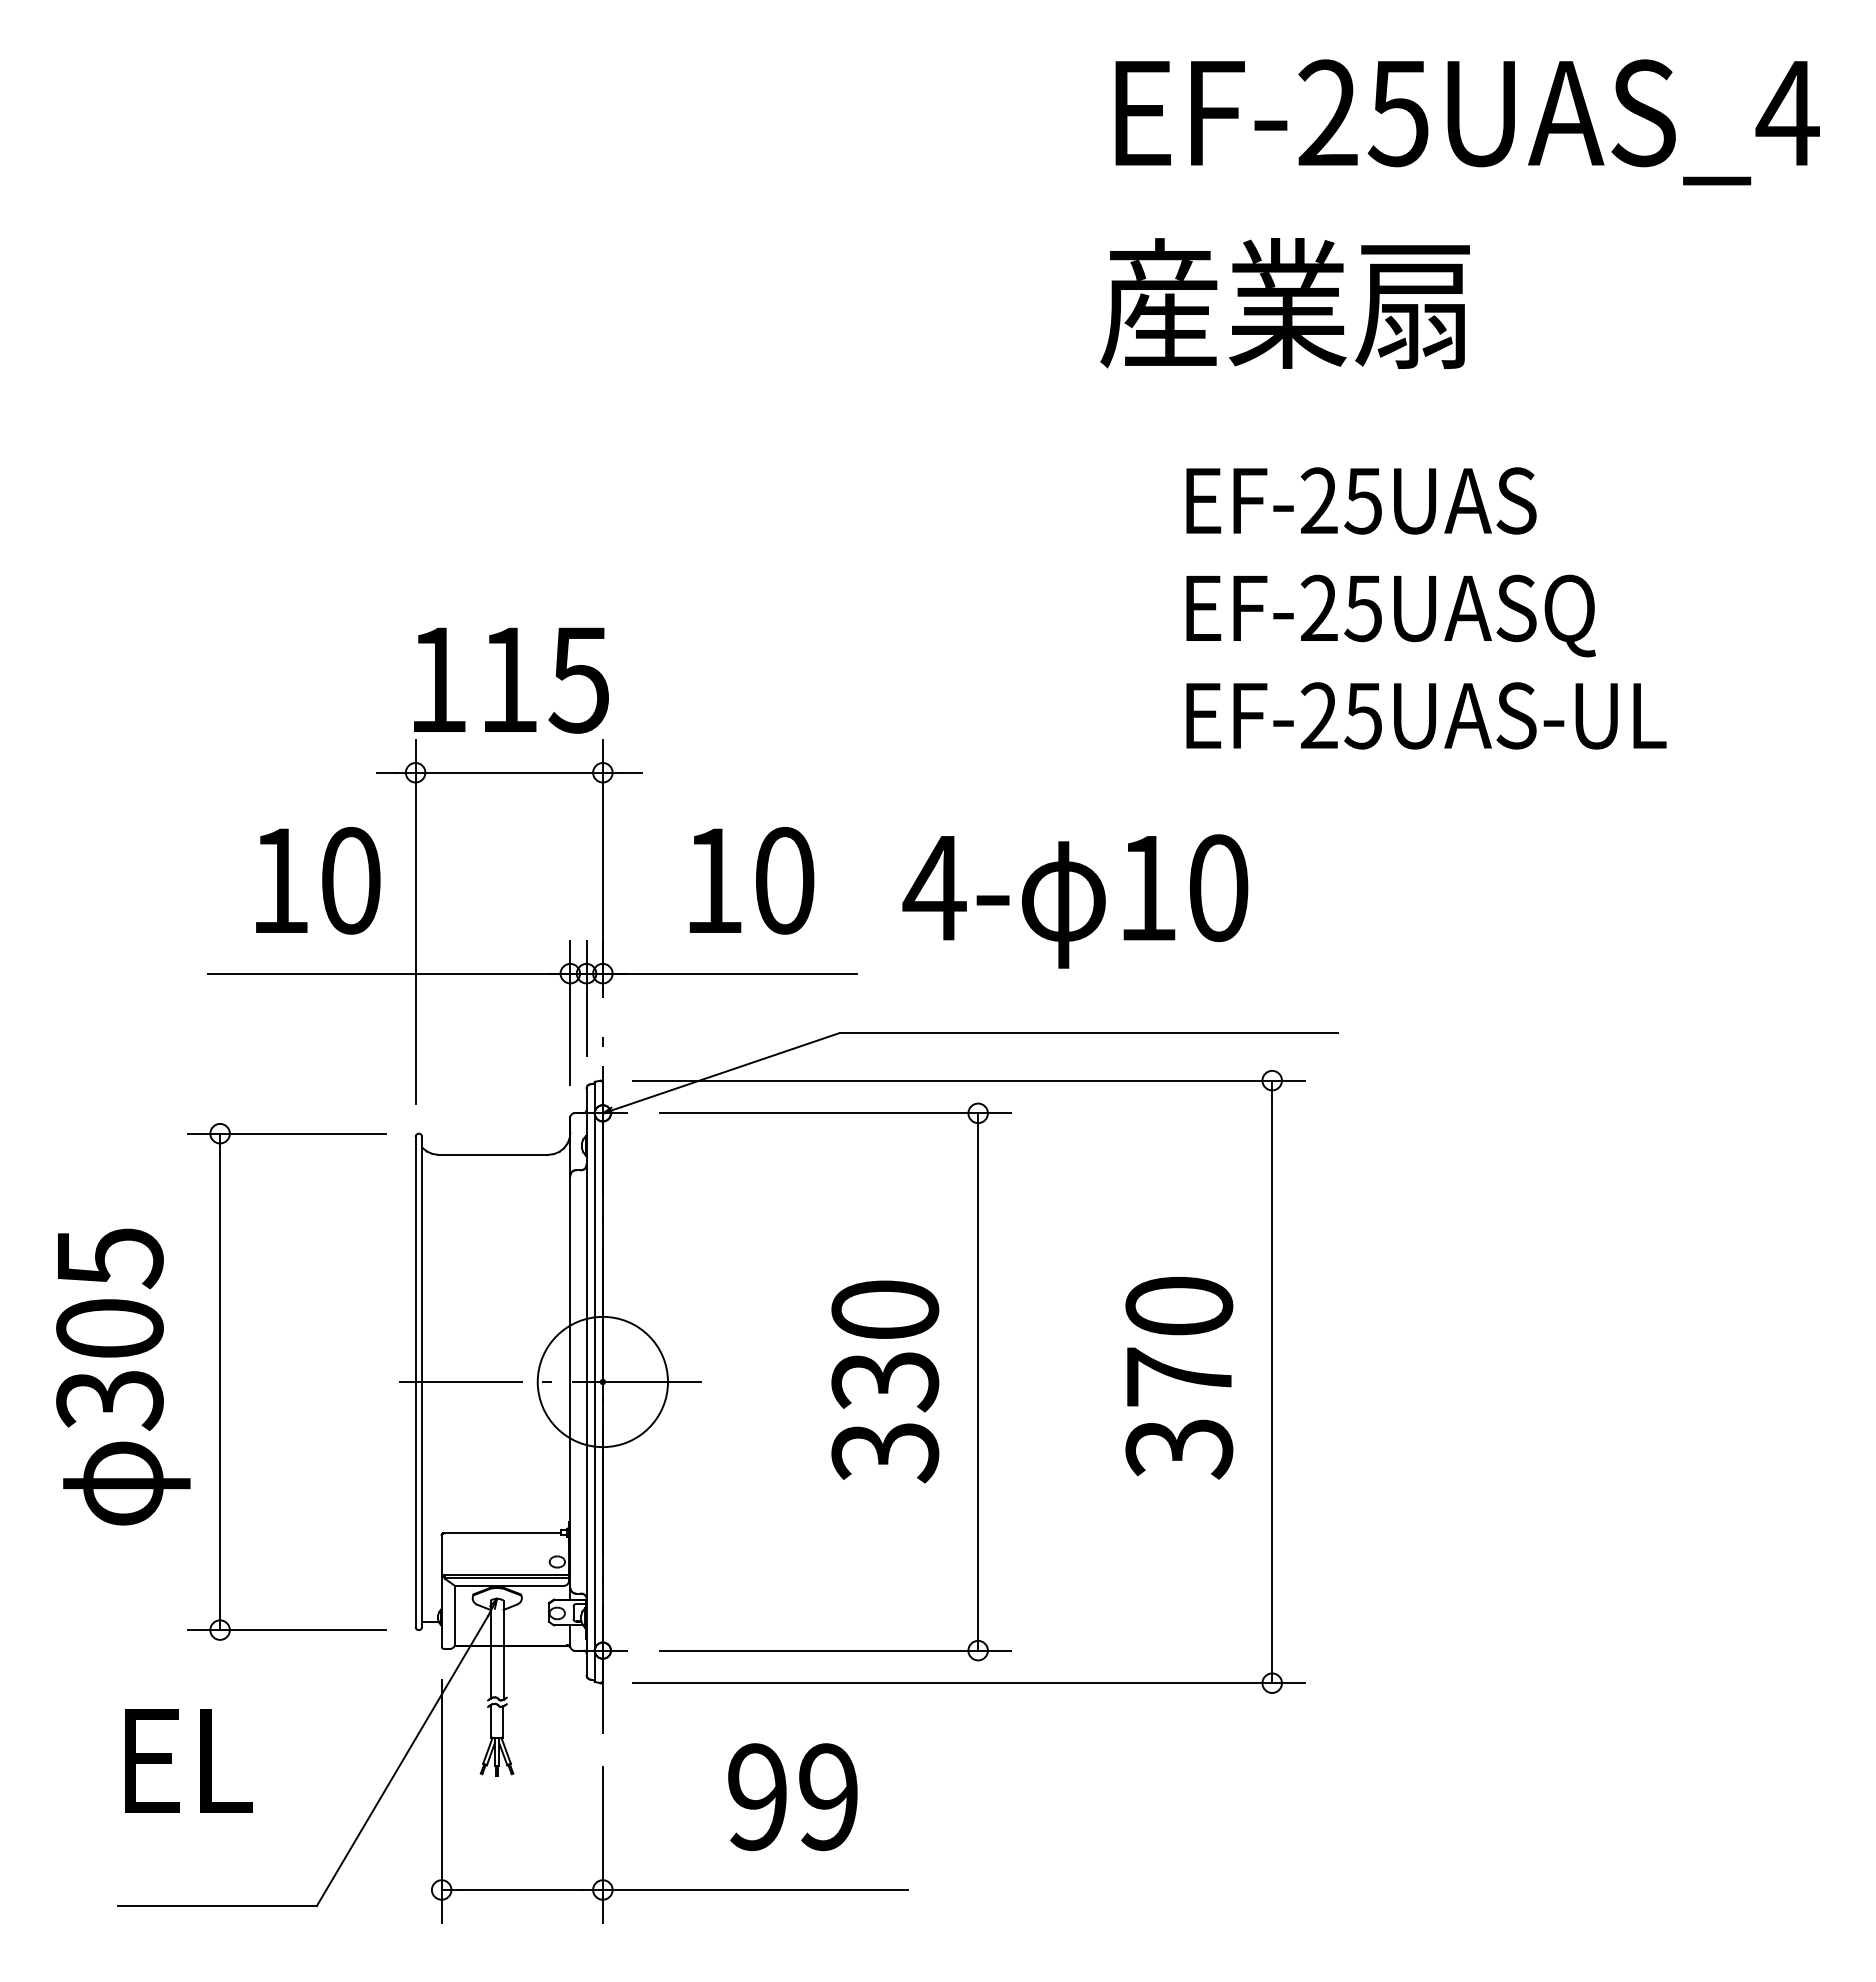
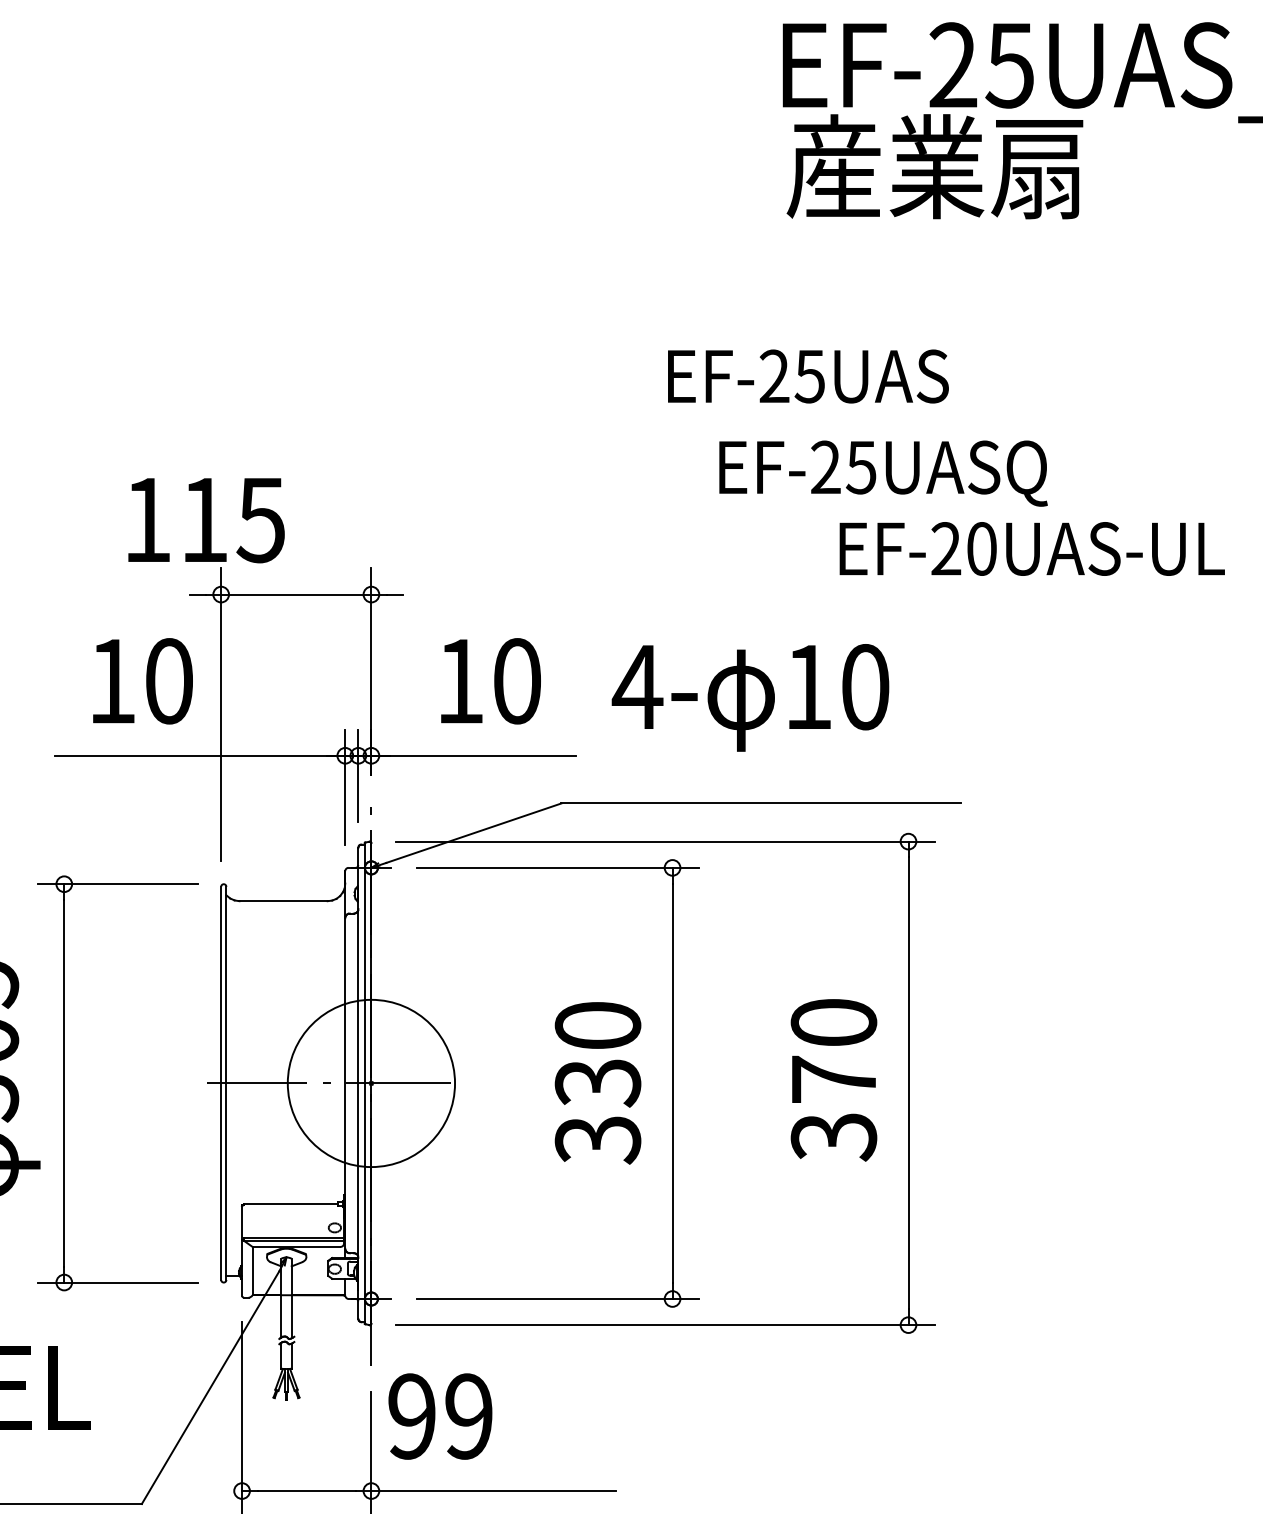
text: (1284, 303) -> (934, 166), moved
text: (1361, 500) -> (808, 376), moved
text: (1390, 615) -> (883, 473), moved
text: (511, 680) -> (206, 520), moved
text: (1363, 715) -> (981, 548), EF-25UAS-UL -> EF-20UAS-UL
circle: (602, 1381) -> (371, 1083), size x1.6
text: (792, 1797) -> (440, 1416), moved

